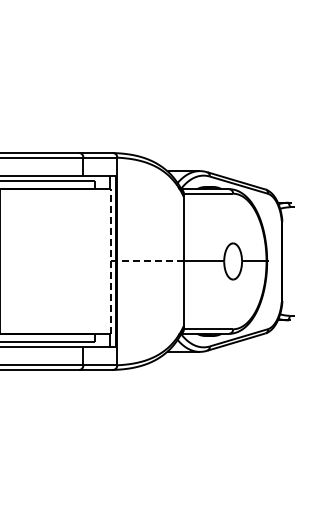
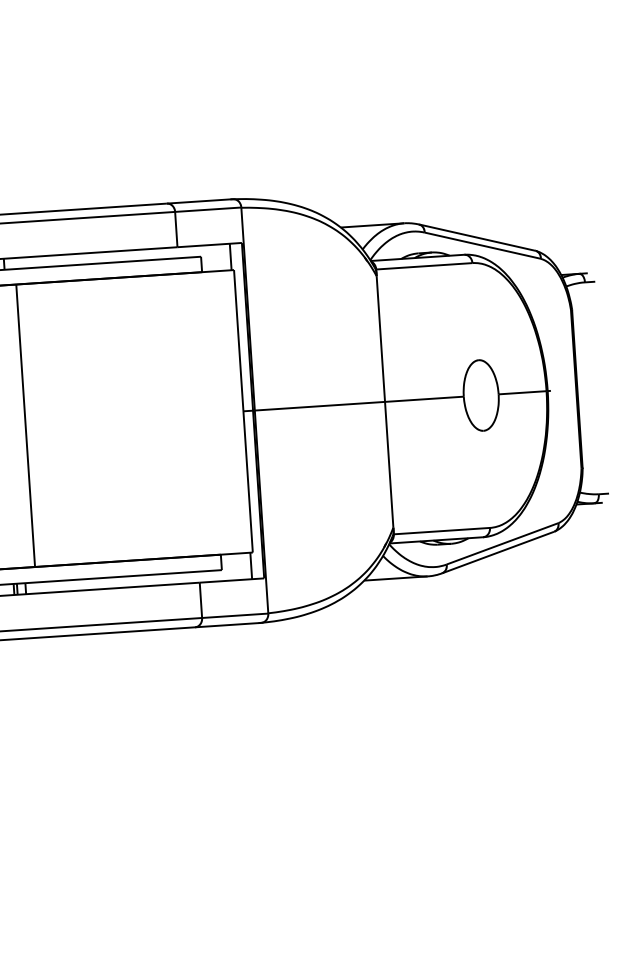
line: (111, 261) -> (243, 411), dashed -> solid
line: (150, 261) -> (319, 406), dashed -> solid

